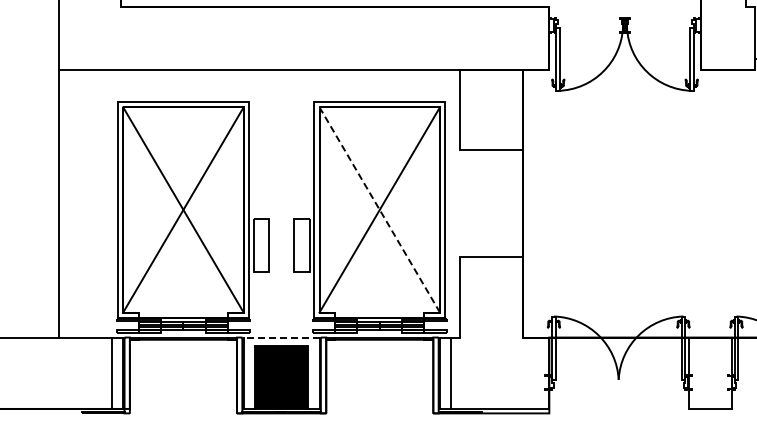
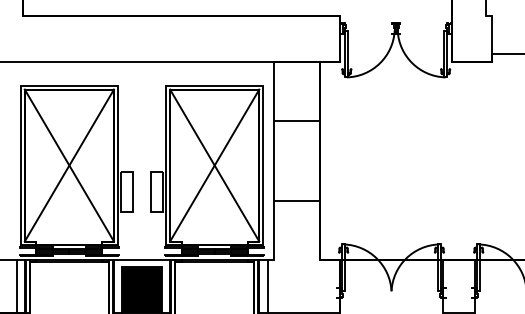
line: (460, 203) -> (274, 160), added
line: (379, 209) -> (214, 165), dashed -> solid
line: (281, 337) -> (141, 259), dashed -> solid

